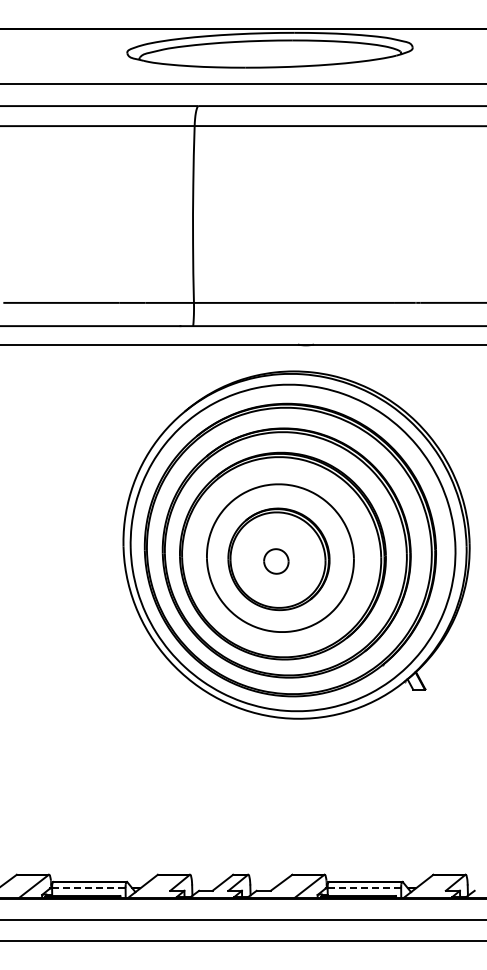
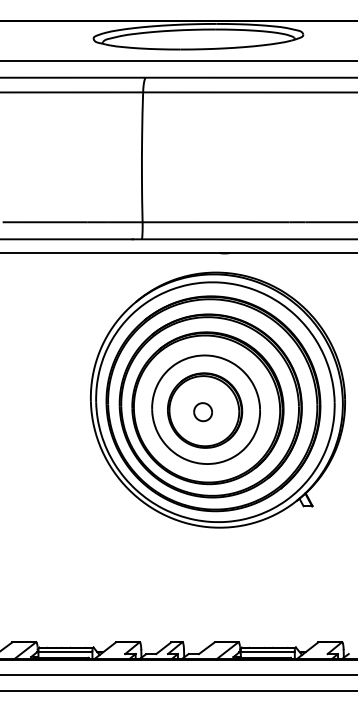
line: (88, 887) -> (65, 651), dashed -> solid
line: (364, 887) -> (267, 651), dashed -> solid

